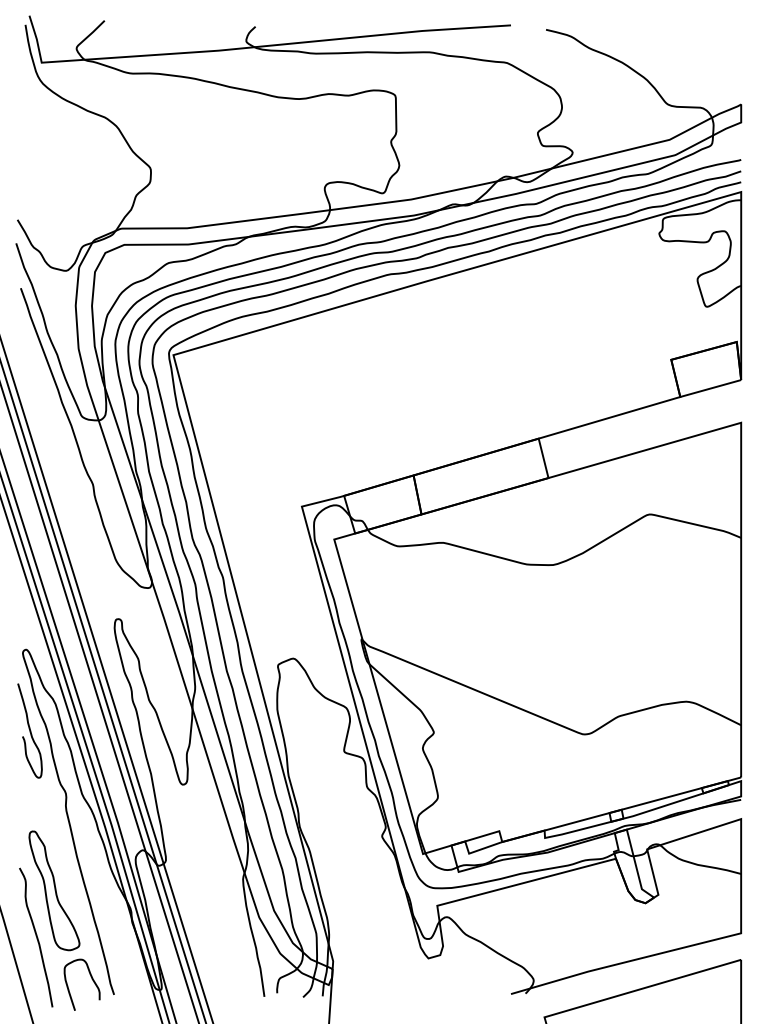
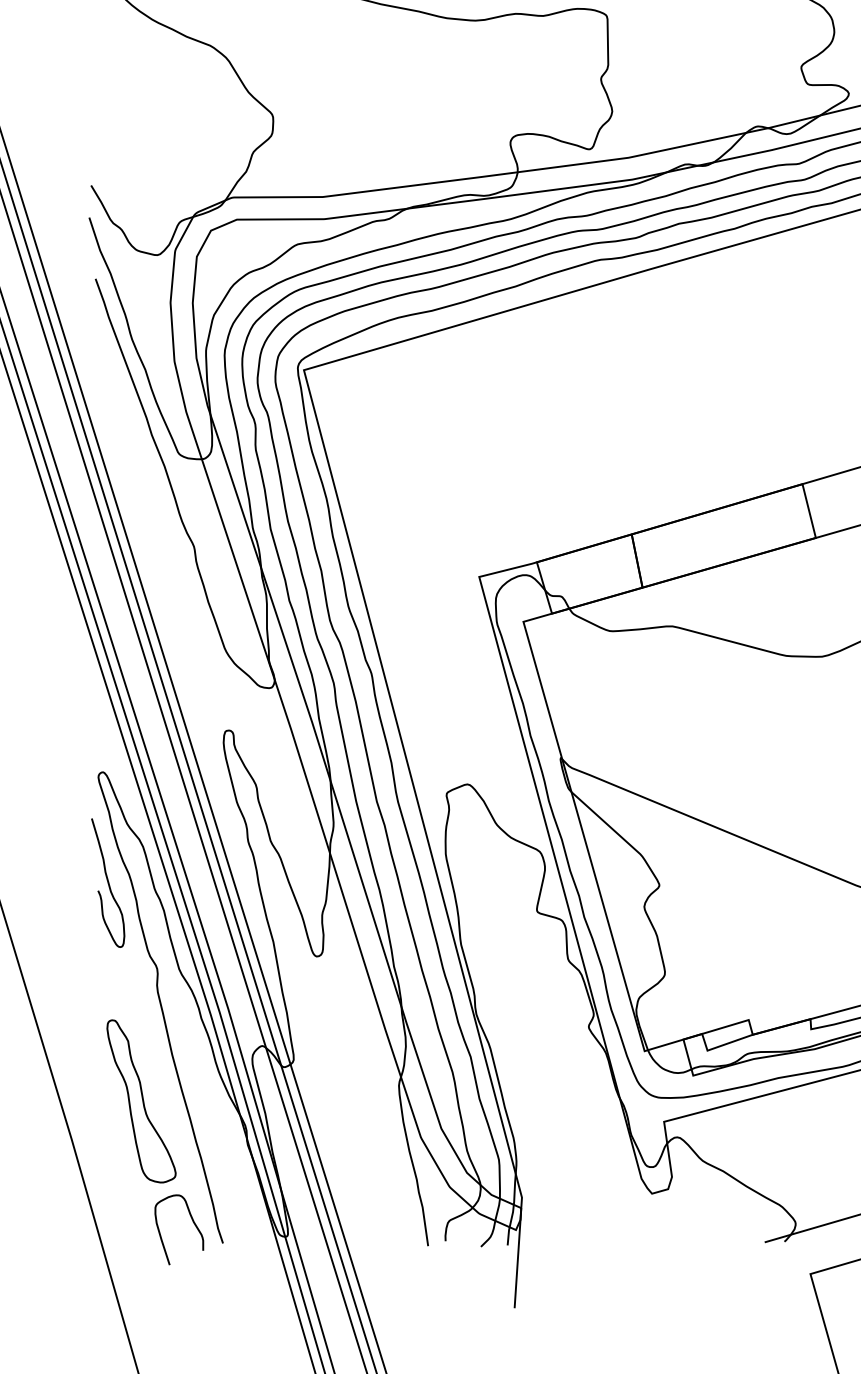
curve: (36, 937) -> (117, 1165), removed

